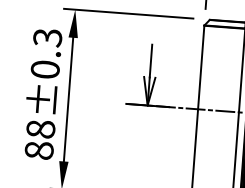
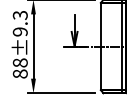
text: (45, 68) -> (20, 31), 88±0.3 -> 88±9.3

